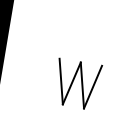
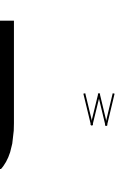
part: (76, 84) -> (98, 109), size x0.6

